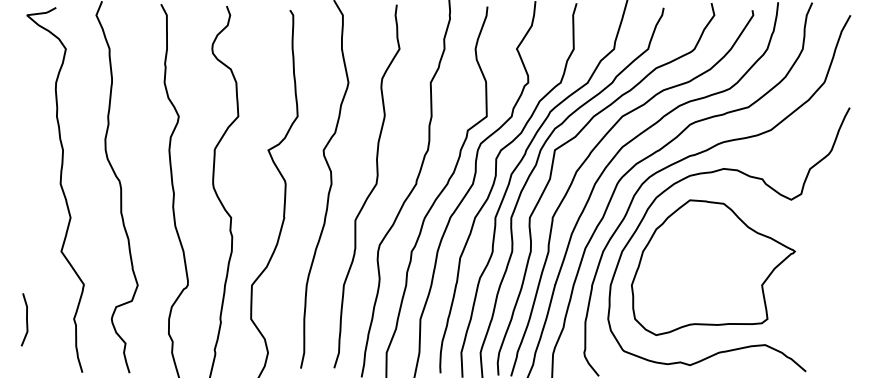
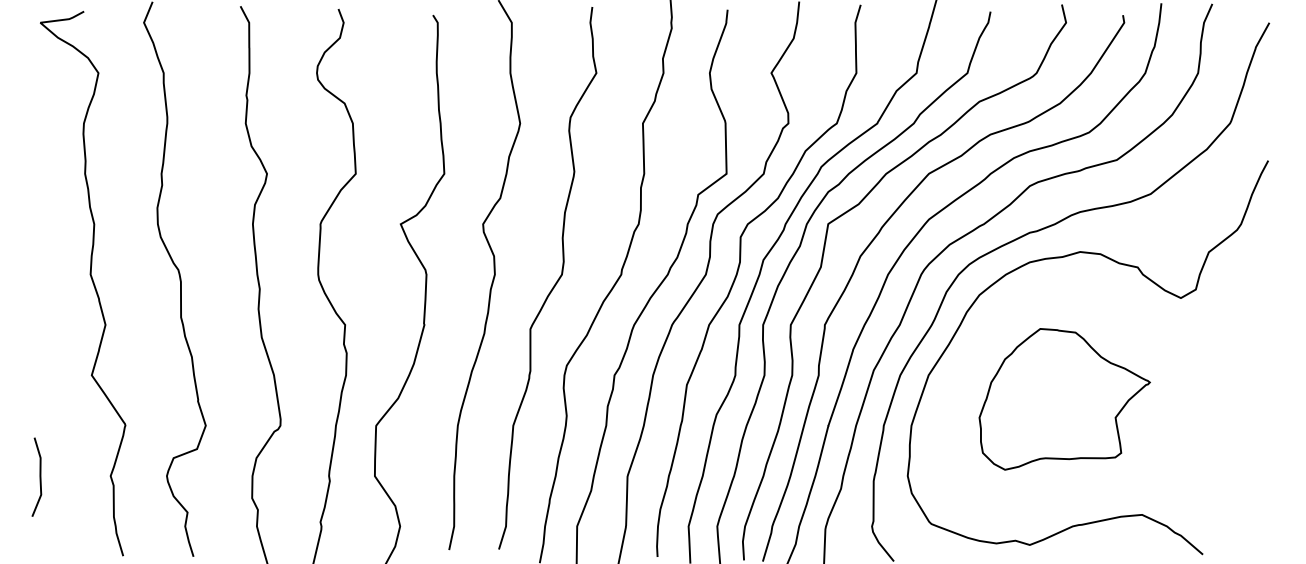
part: (713, 267) -> (1064, 399), size x0.7

